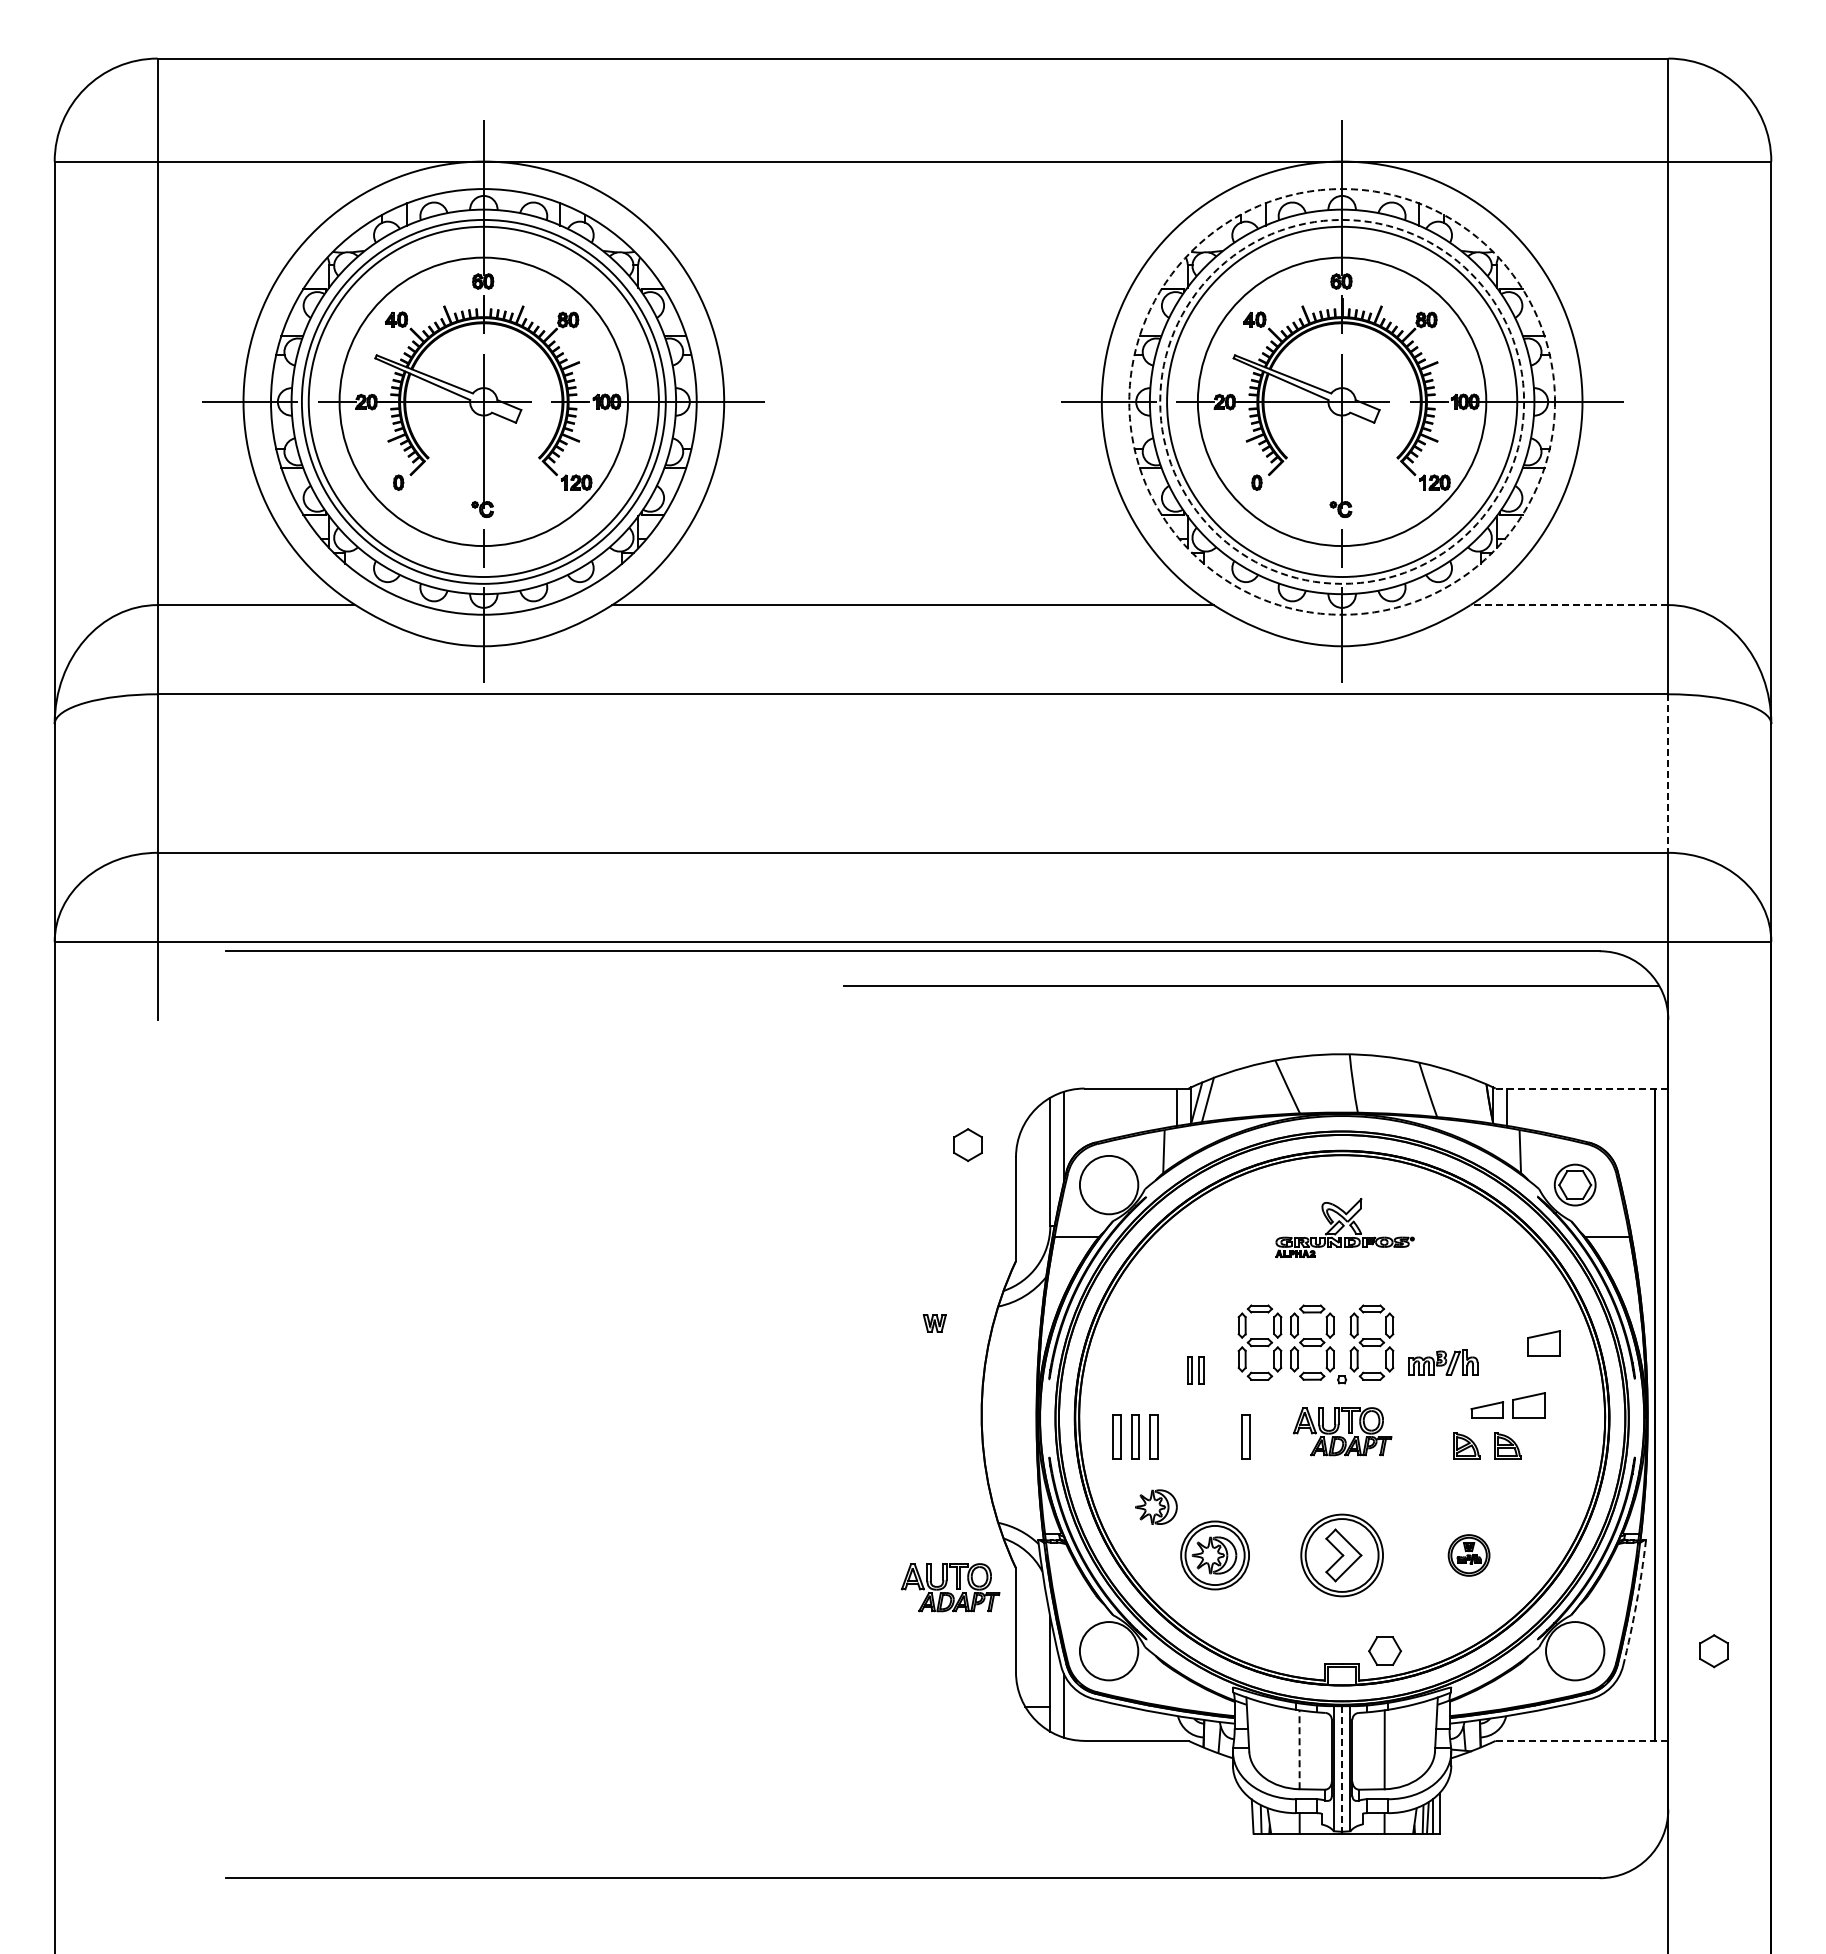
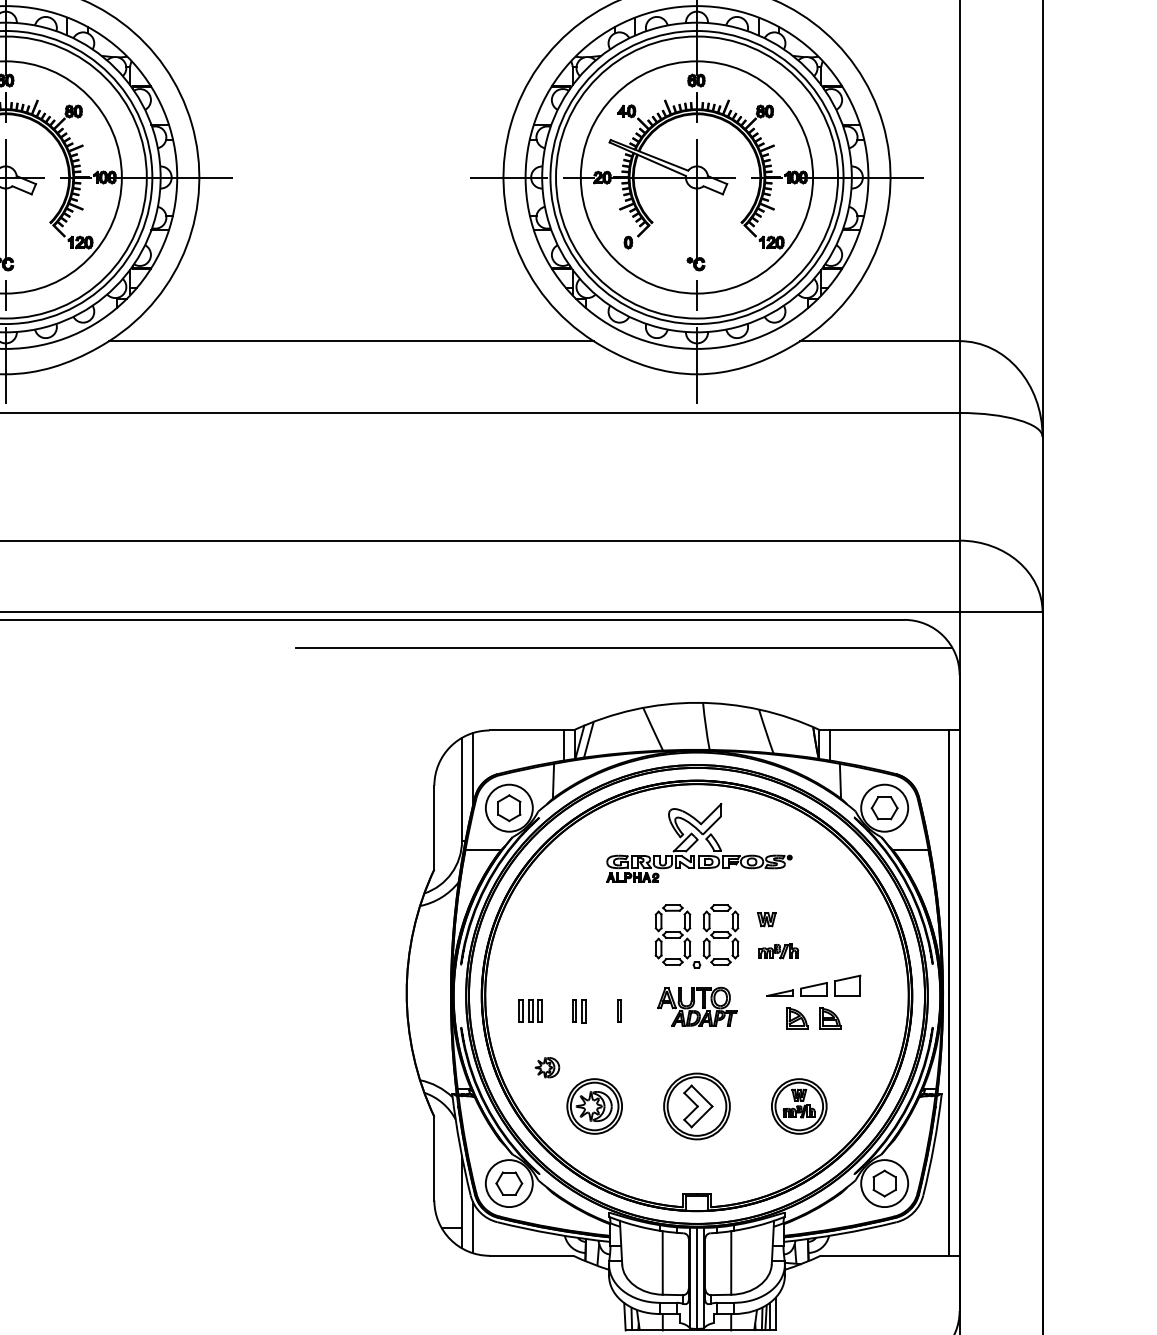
circle: (1342, 401) -> (697, 177), dashed -> solid
circle: (1342, 401) -> (697, 177), dashed -> solid
line: (1569, 605) -> (880, 341), dashed -> solid
line: (1668, 774) -> (959, 477), dashed -> solid
line: (1582, 1088) -> (890, 730), dashed -> solid
part: (967, 1144) -> (508, 807), moved
circle: (1575, 1184) -> (884, 807), size x1.43
part: (1344, 1227) -> (698, 842), size x1.67
part: (934, 1323) -> (766, 919), moved
part: (1259, 1342) -> (630, 934), removed
part: (1543, 1343) -> (859, 935), removed
part: (1443, 1362) -> (778, 951), size x0.71
part: (1195, 1370) -> (578, 1011), moved
part: (1445, 1414) -> (780, 992), added
part: (1135, 1437) -> (530, 1011), size x0.62
part: (1245, 1437) -> (619, 1011), size x0.62
part: (1156, 1507) -> (547, 1067), size x0.71
part: (1468, 1555) -> (798, 1106), size x1.67
part: (950, 1587) -> (381, 1132), removed
arc: (1636, 1603) -> (934, 1145), dashed -> solid
part: (1384, 1650) -> (508, 1183), moved
part: (1713, 1651) -> (884, 1183), moved
line: (1581, 1740) -> (889, 1255), dashed -> solid
line: (1299, 1749) -> (662, 1262), dashed -> solid
line: (1342, 1768) -> (697, 1278), dashed -> solid

